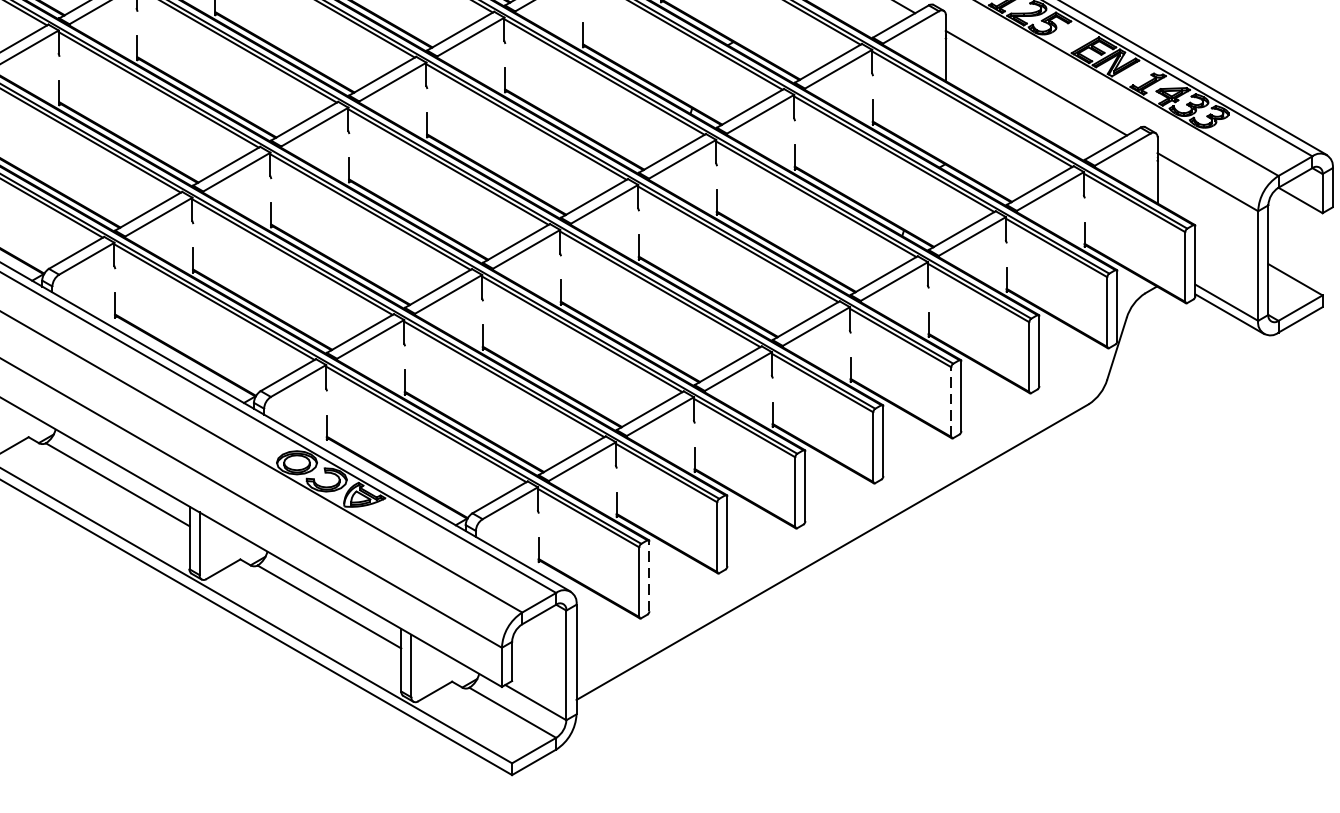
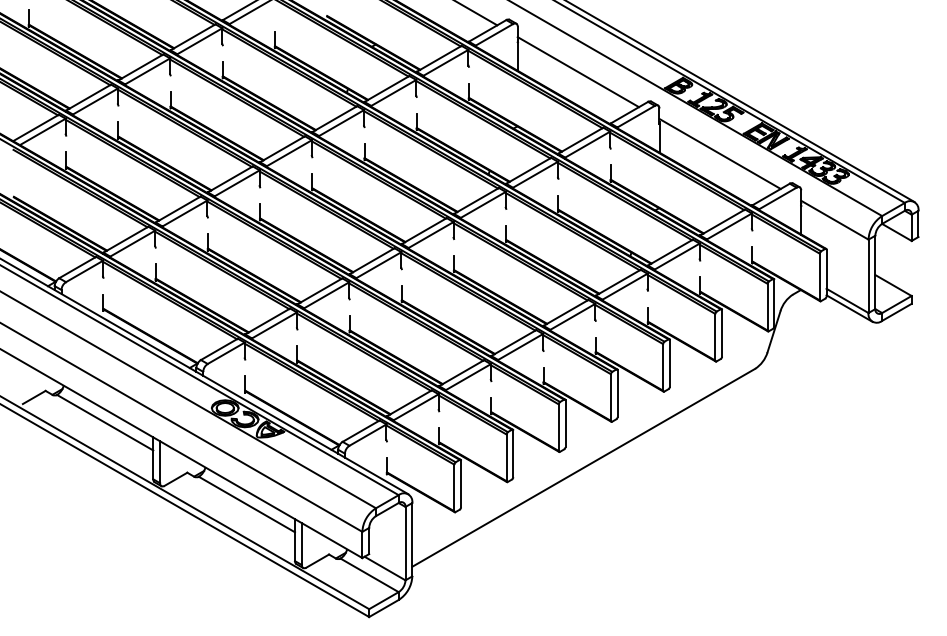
line: (951, 400) -> (663, 366), dashed -> solid
line: (650, 575) -> (461, 483), dashed -> solid

